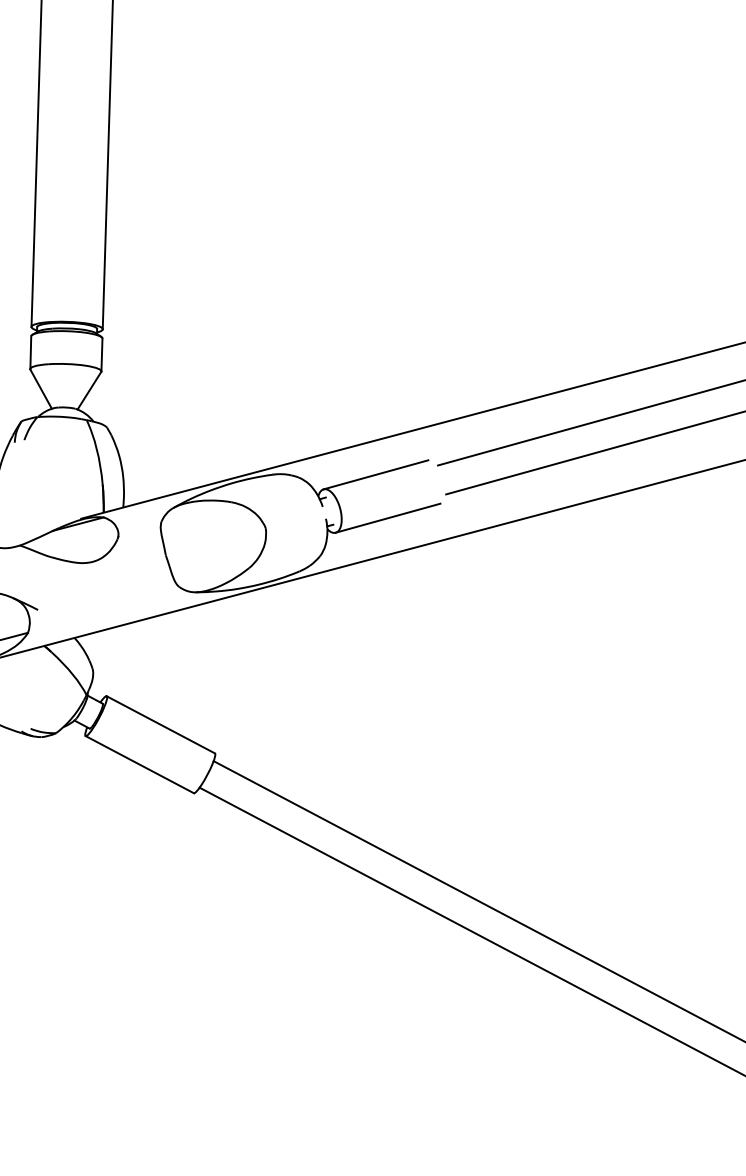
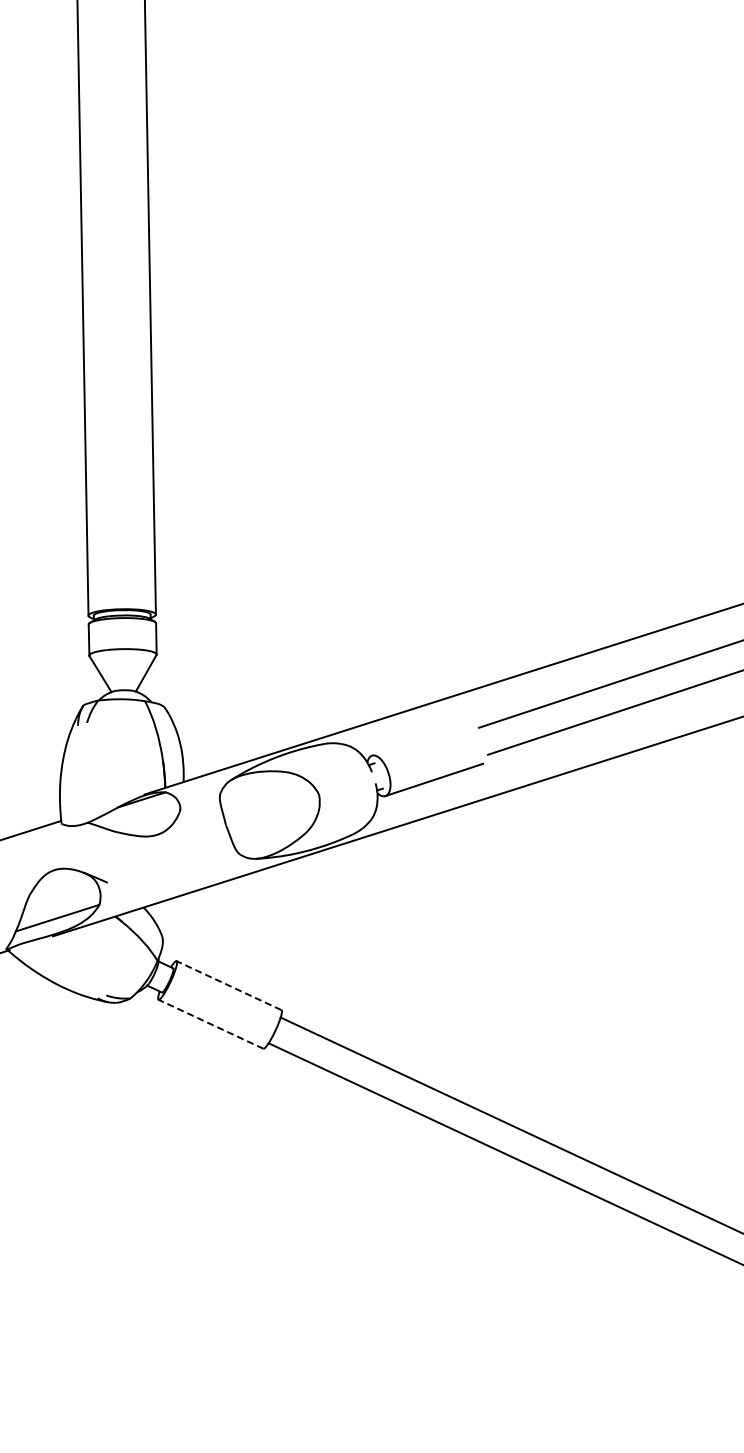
line: (375, 474) -> (420, 739), removed
line: (160, 724) -> (228, 985), solid -> dashed
line: (140, 764) -> (211, 1024), solid -> dashed

